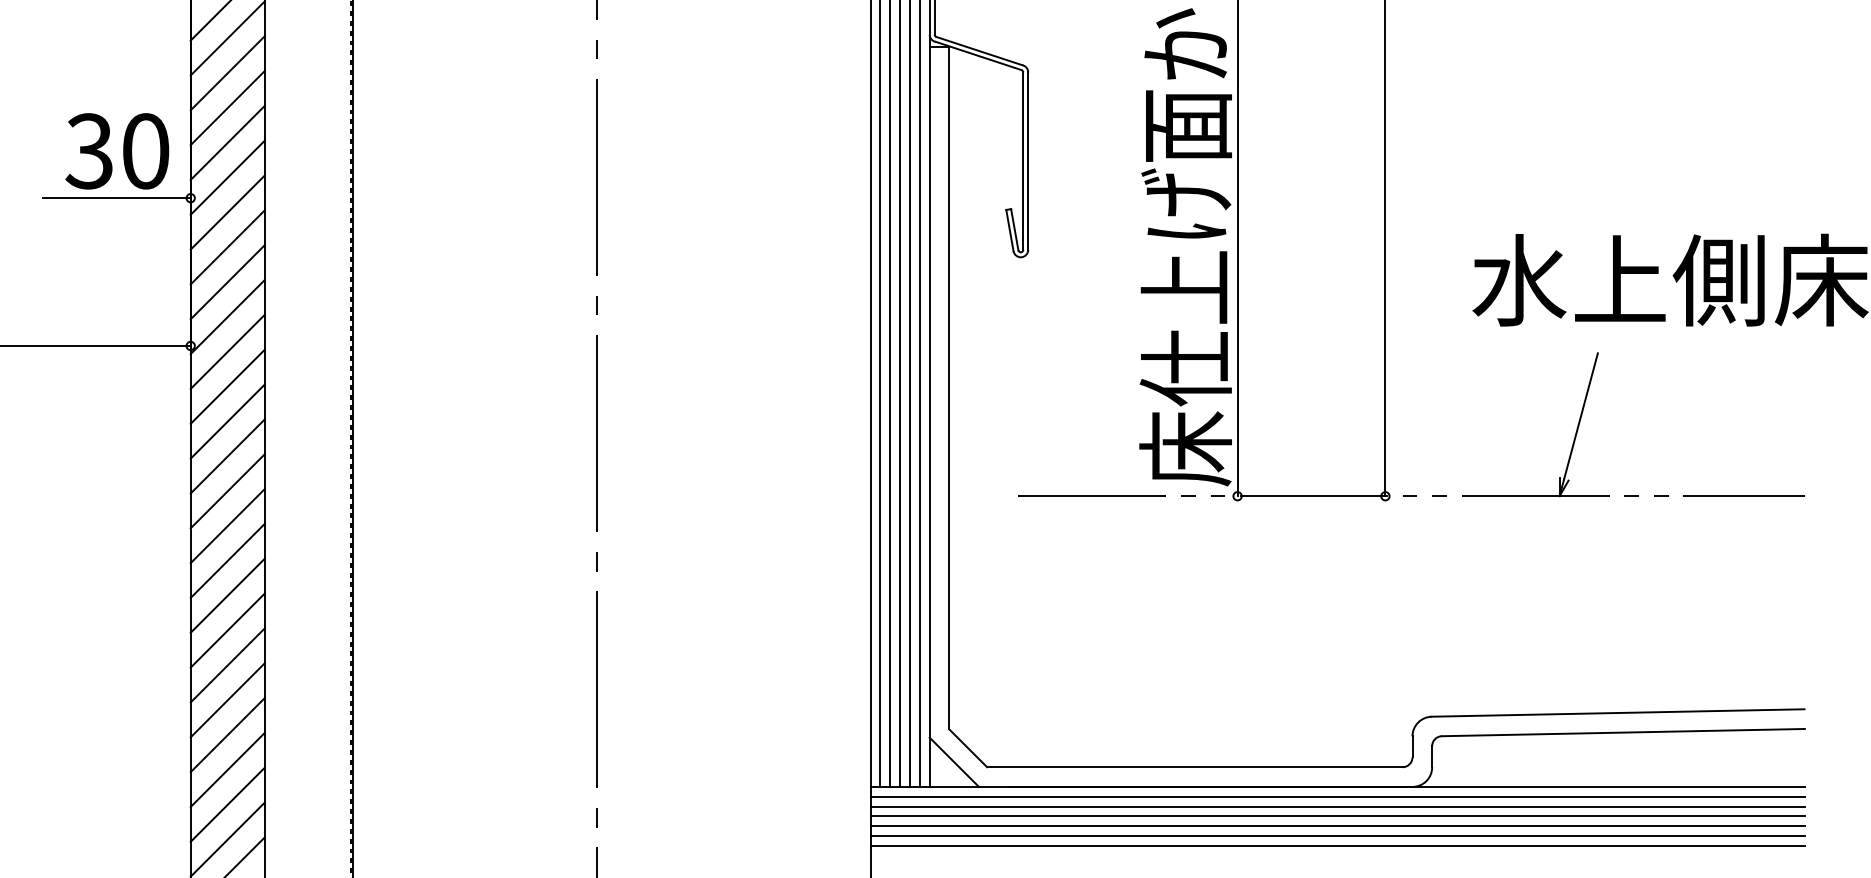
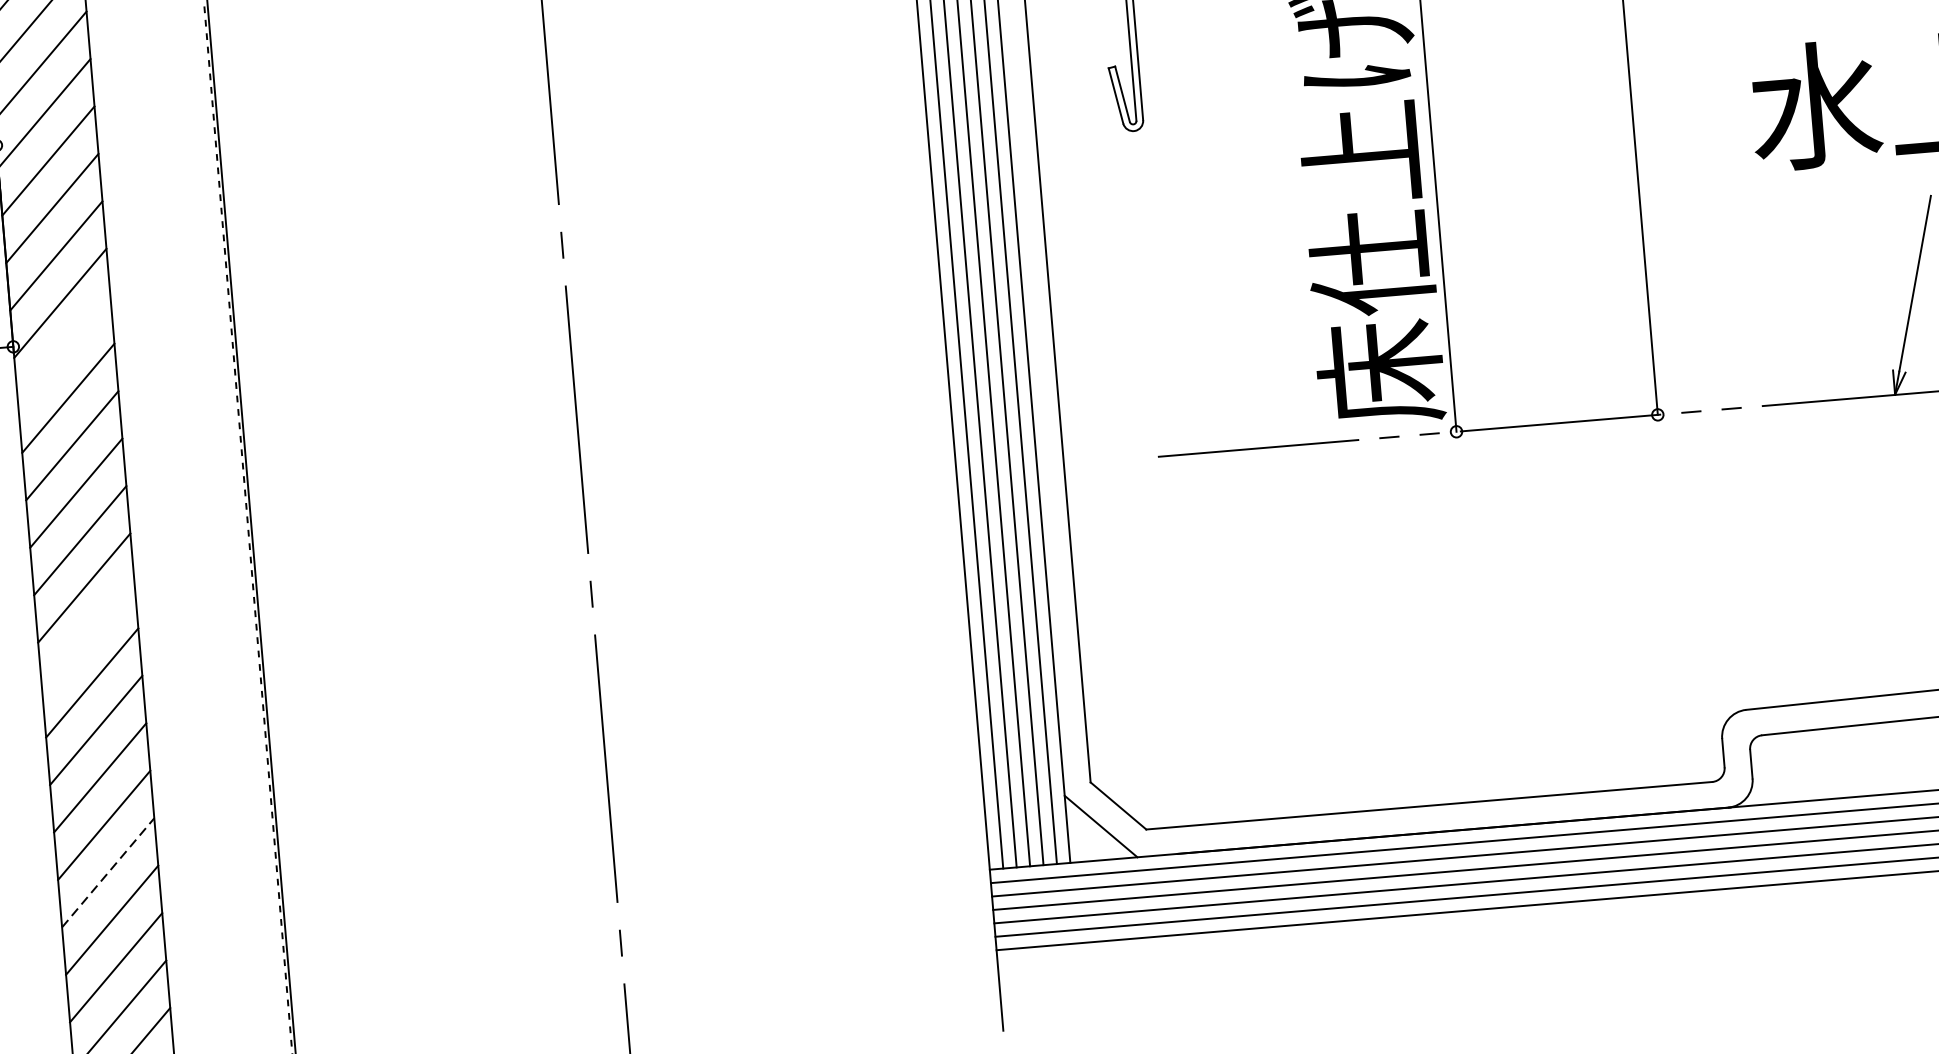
line: (227, 351) -> (64, 350), removed
line: (227, 560) -> (87, 634), removed
line: (228, 734) -> (109, 871), solid -> dashed

